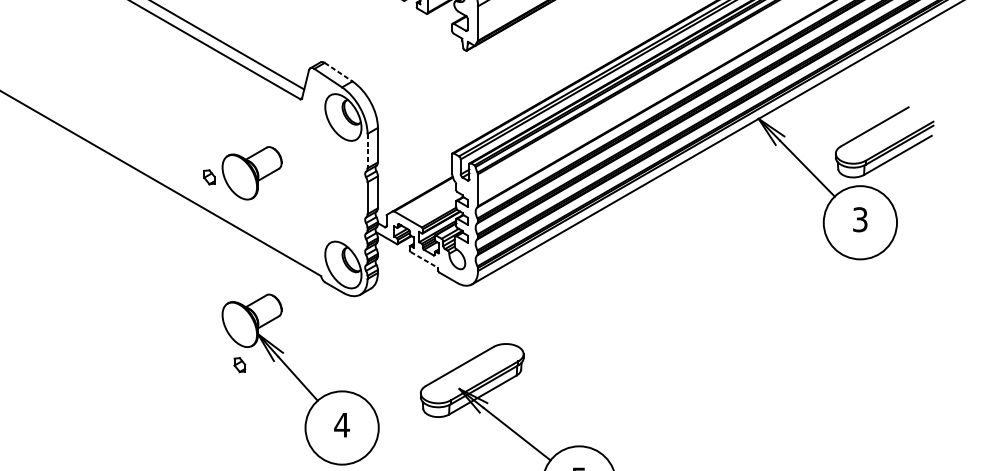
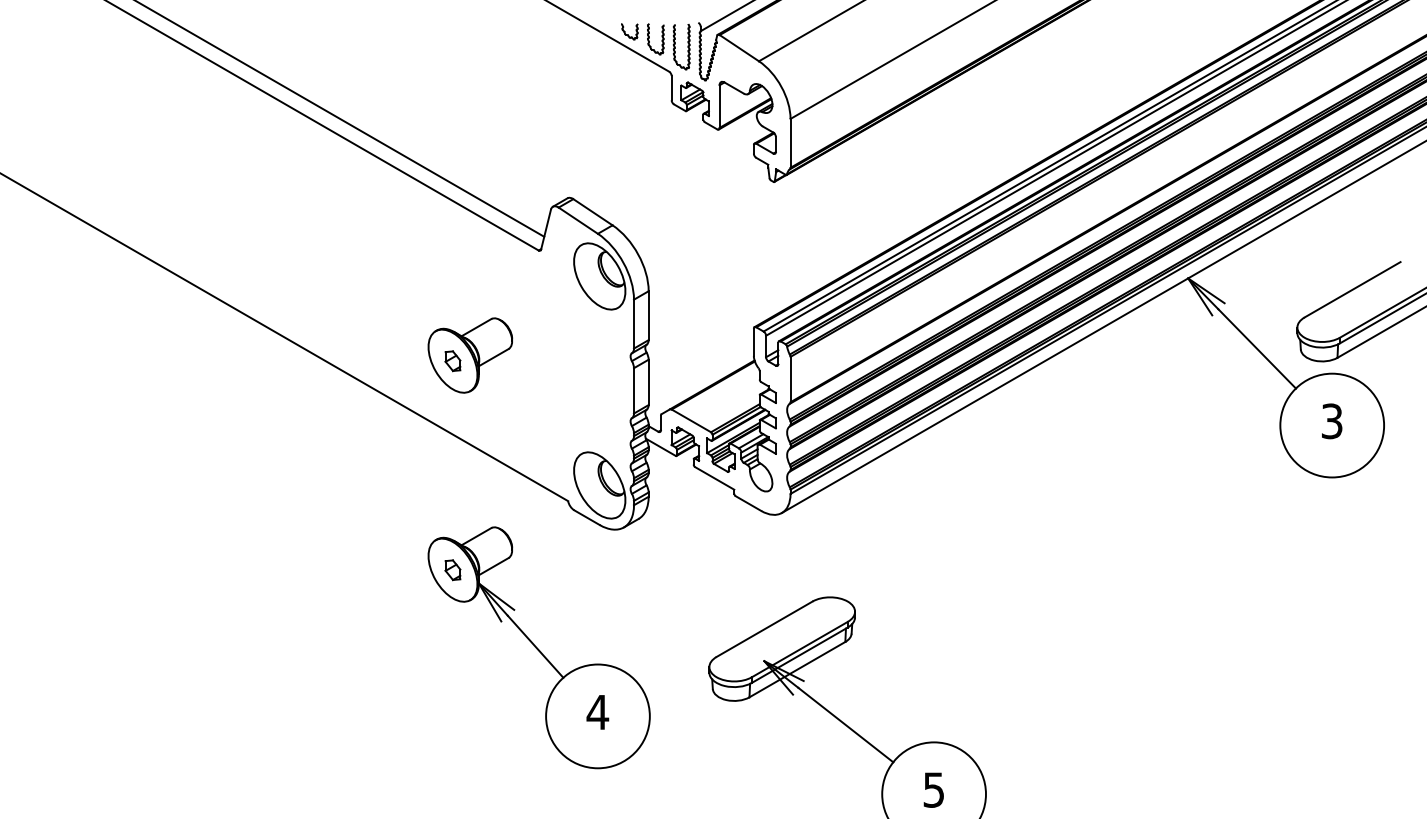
line: (338, 72) -> (592, 212), dashed -> solid
line: (367, 151) -> (634, 324), dashed -> solid
part: (209, 177) -> (452, 361), moved
line: (424, 260) -> (714, 478), dashed -> solid
part: (239, 365) -> (452, 570), moved

